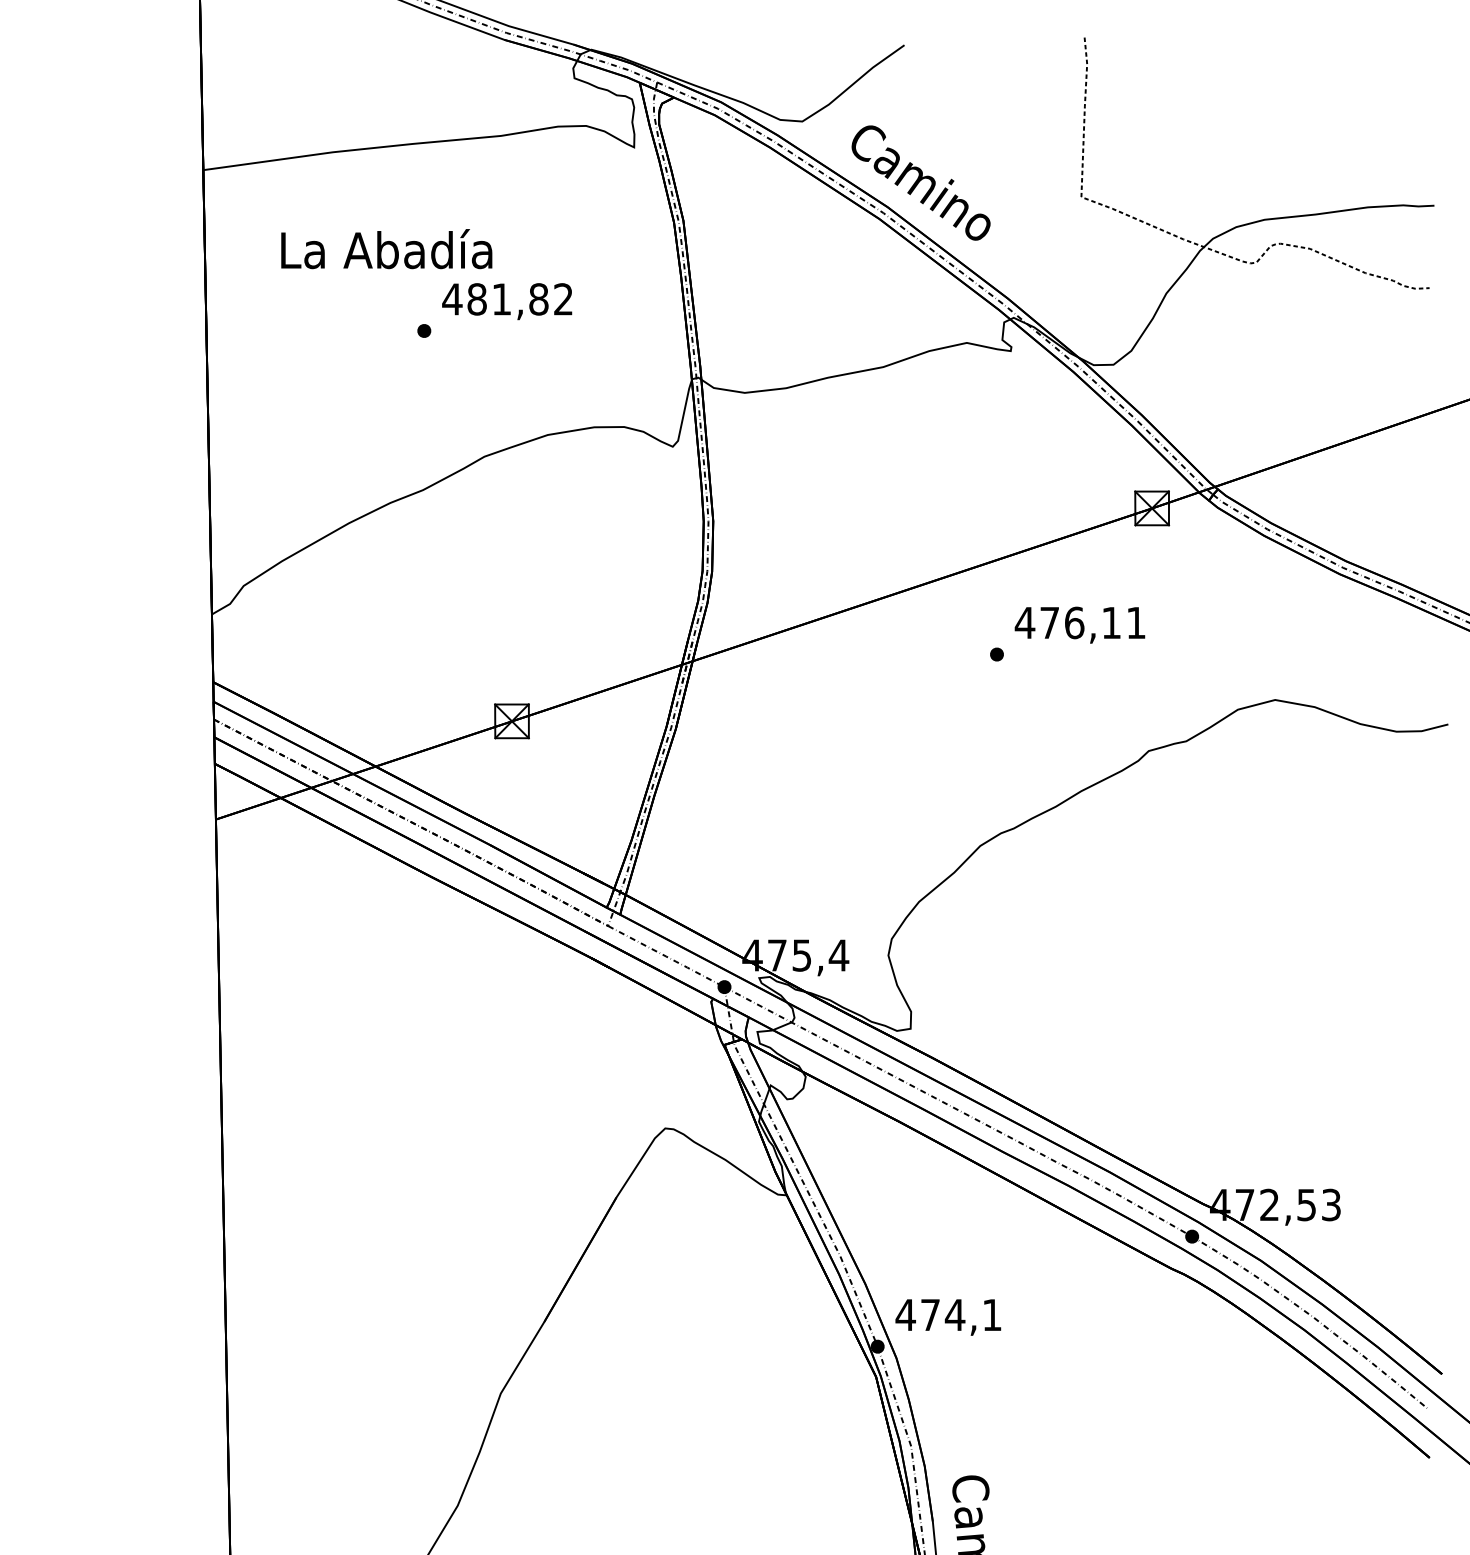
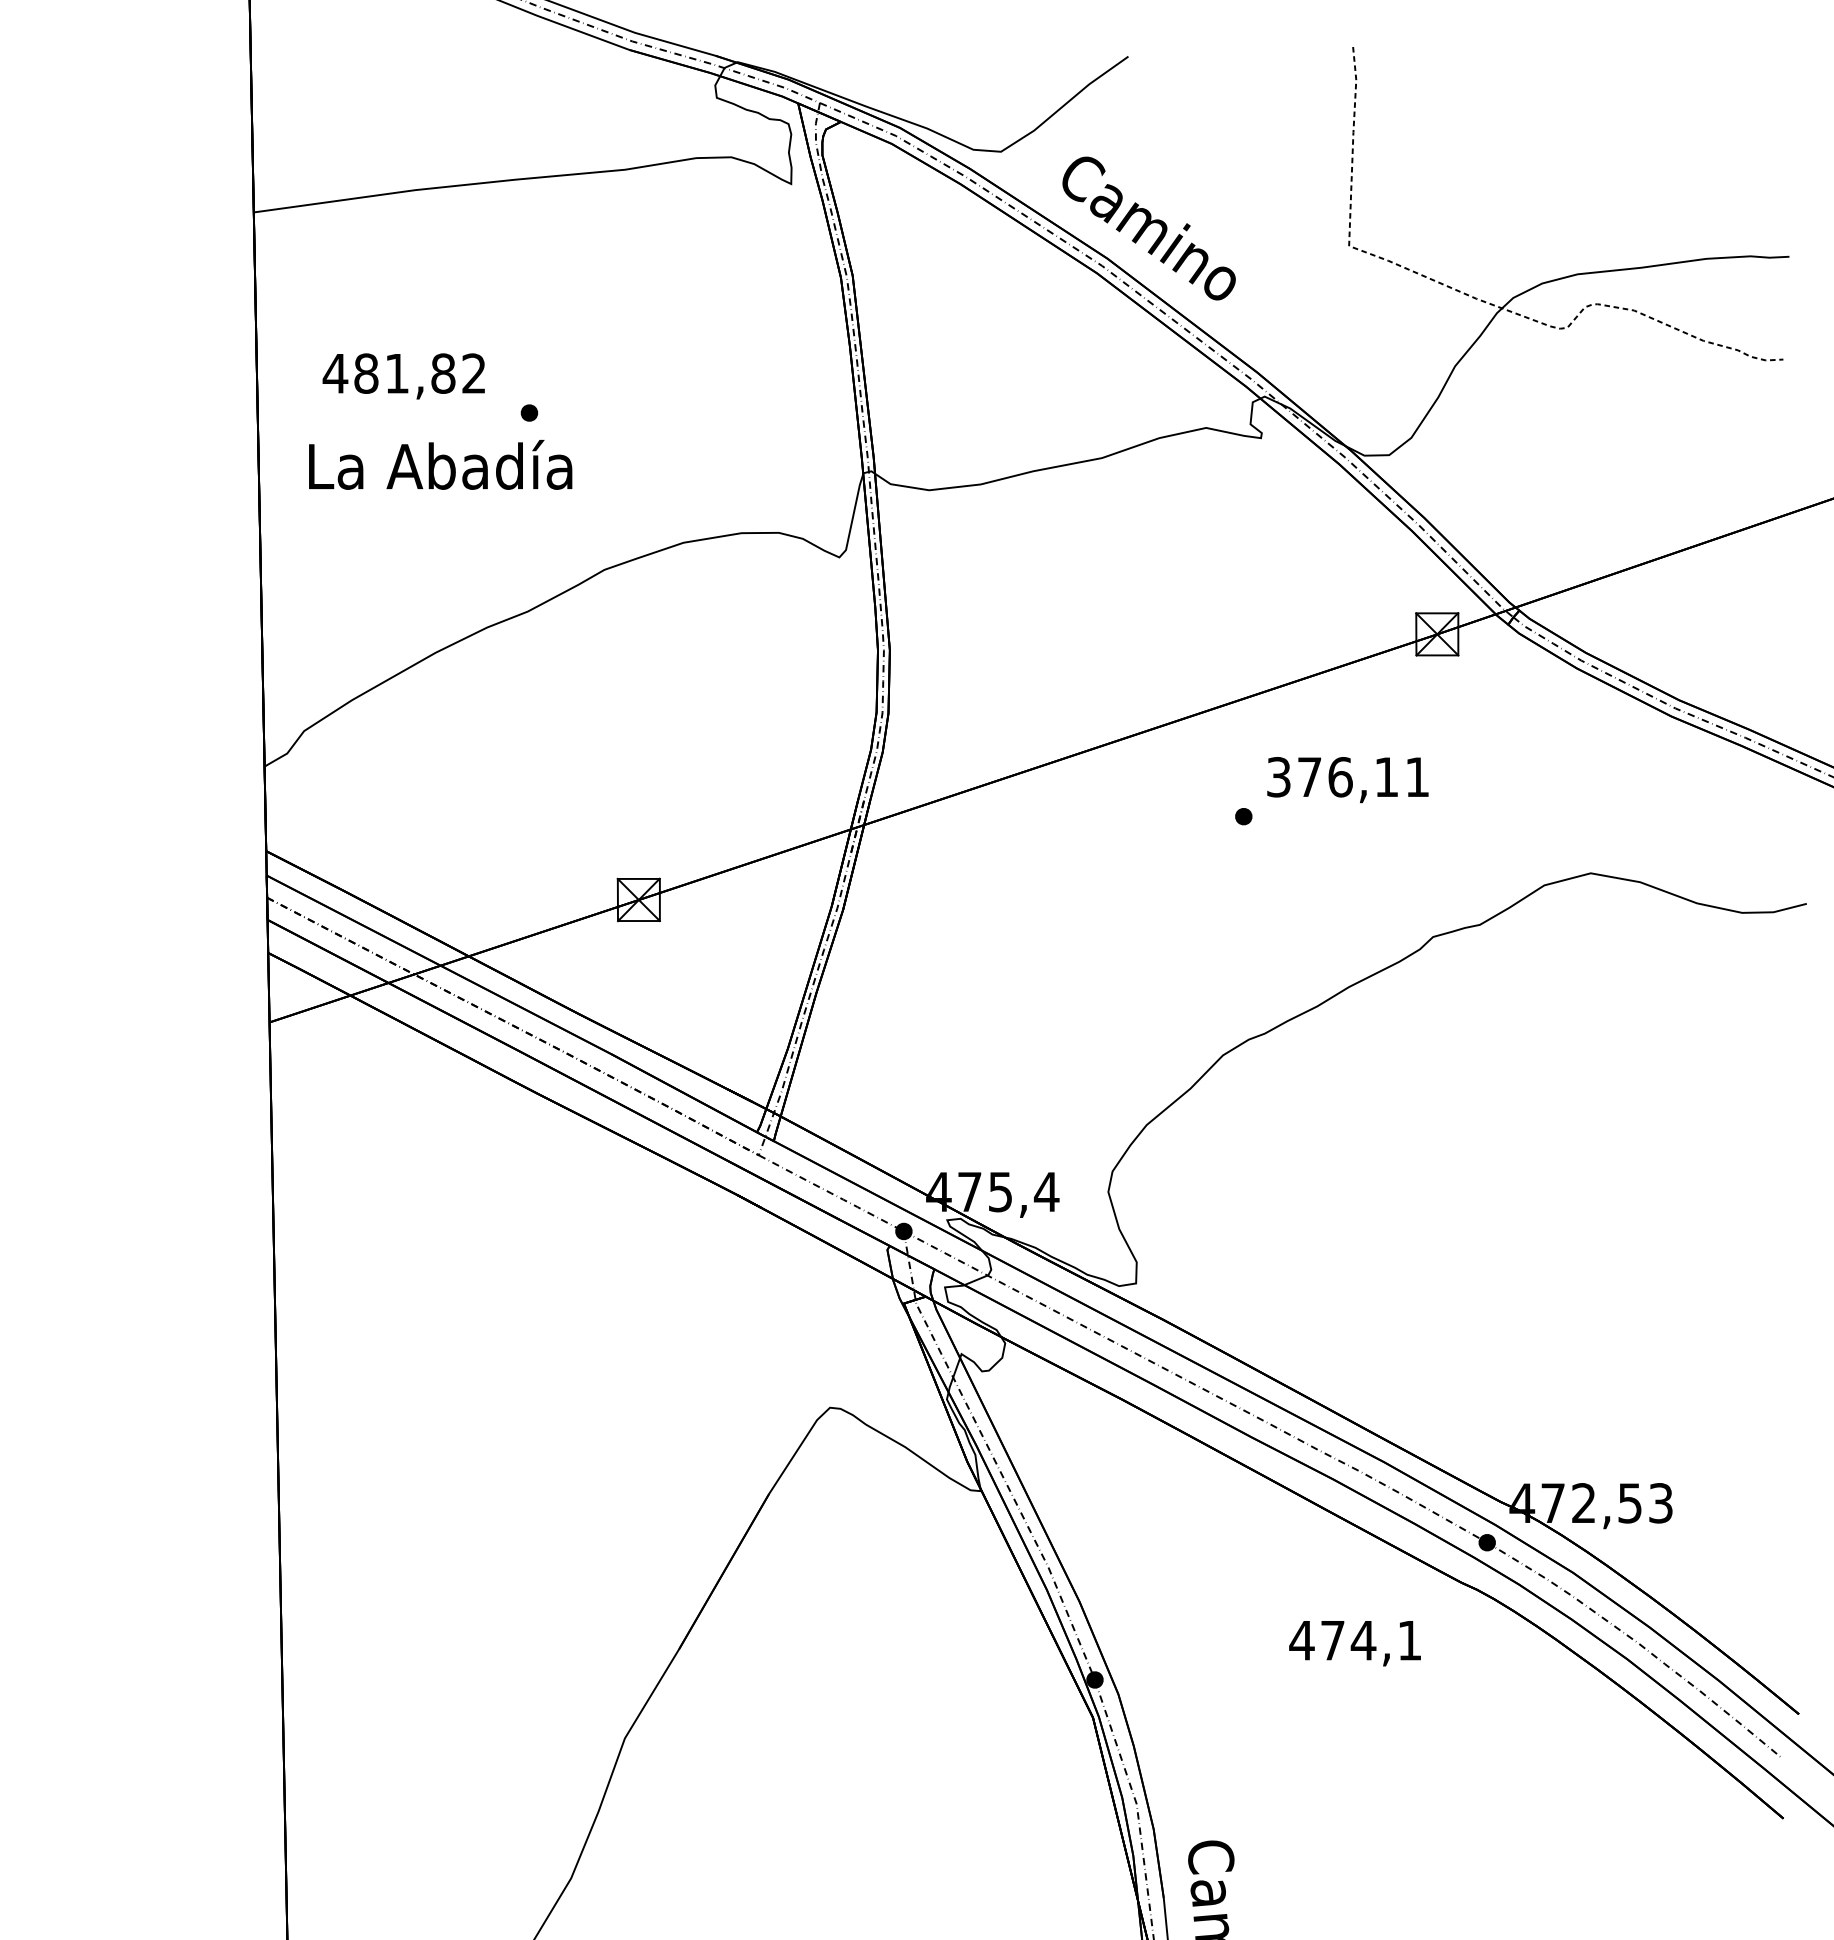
text: (386, 248) -> (440, 464), moved
text: (506, 301) -> (403, 376), moved
text: (1024, 623) -> (1278, 777), 476,11 -> 376,11
text: (947, 1317) -> (1354, 1643), moved

